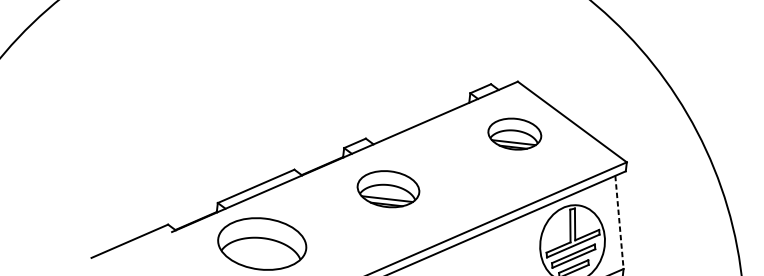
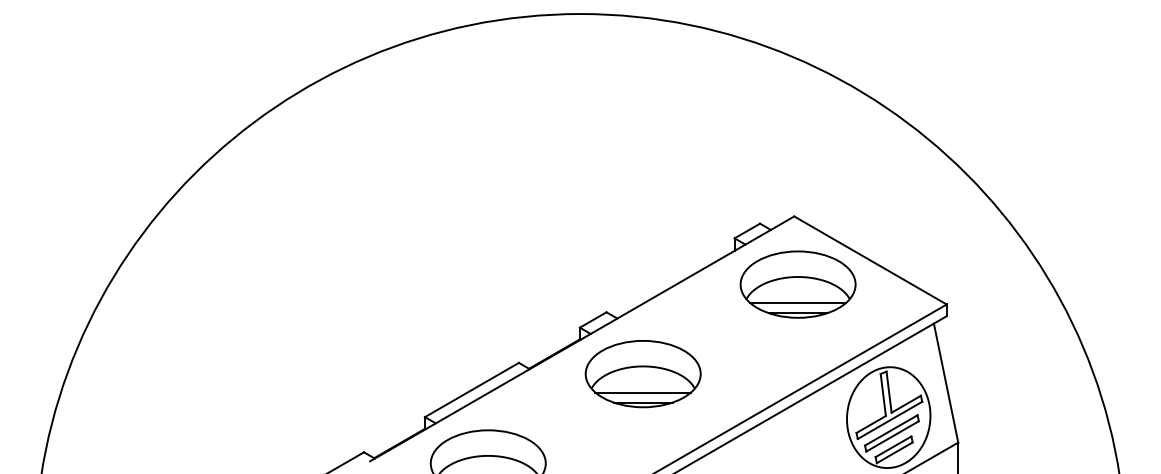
part: (514, 134) -> (797, 284), size x1.67
part: (387, 189) -> (642, 374), size x1.43
line: (619, 222) -> (946, 383), dashed -> solid

